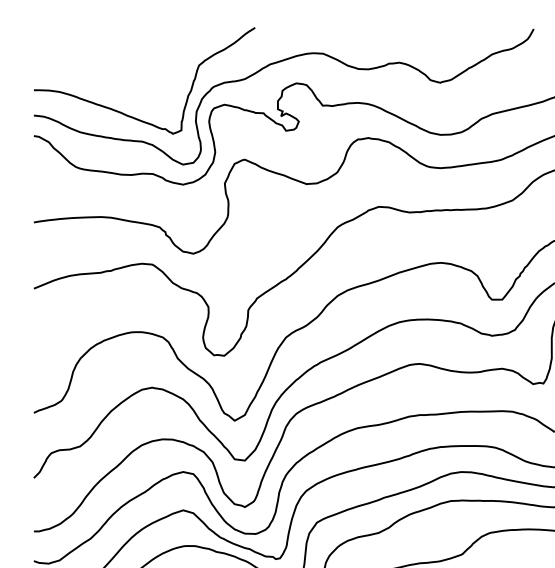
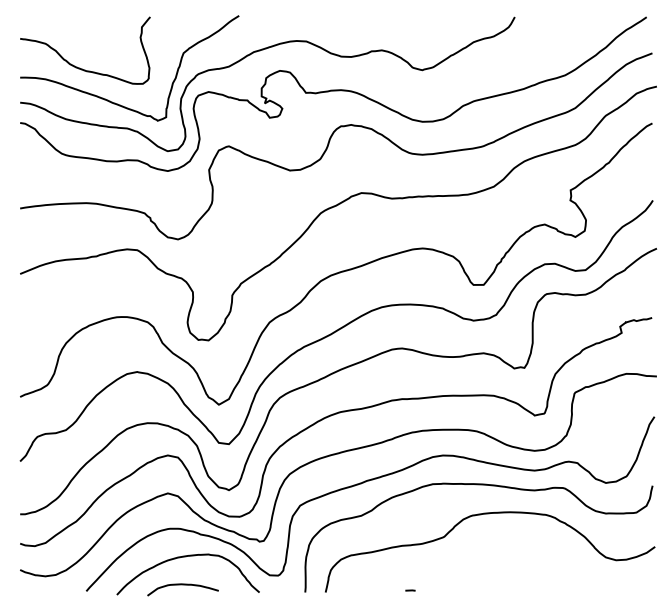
curve: (91, 78) -> (77, 66), added

